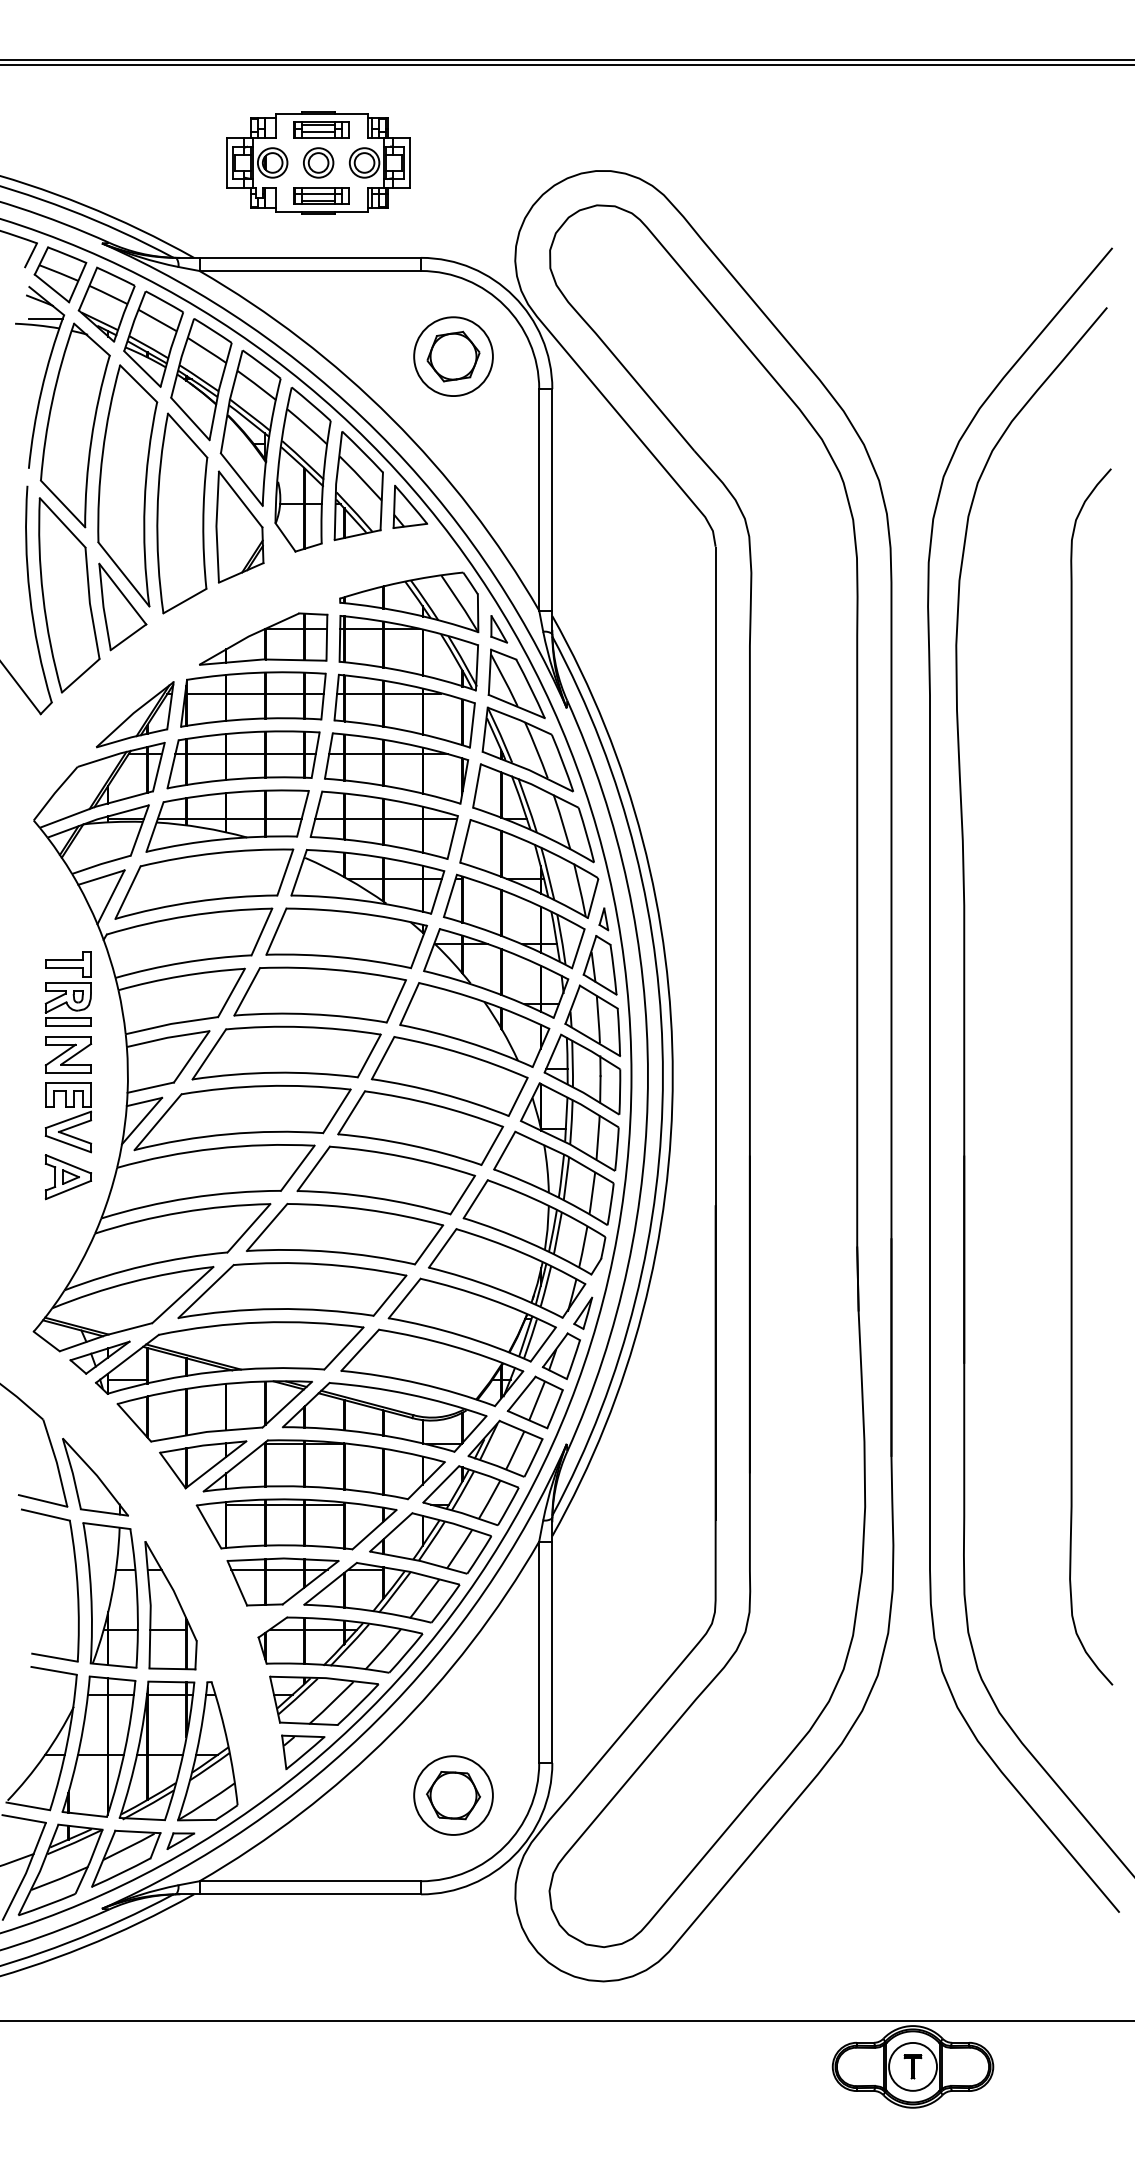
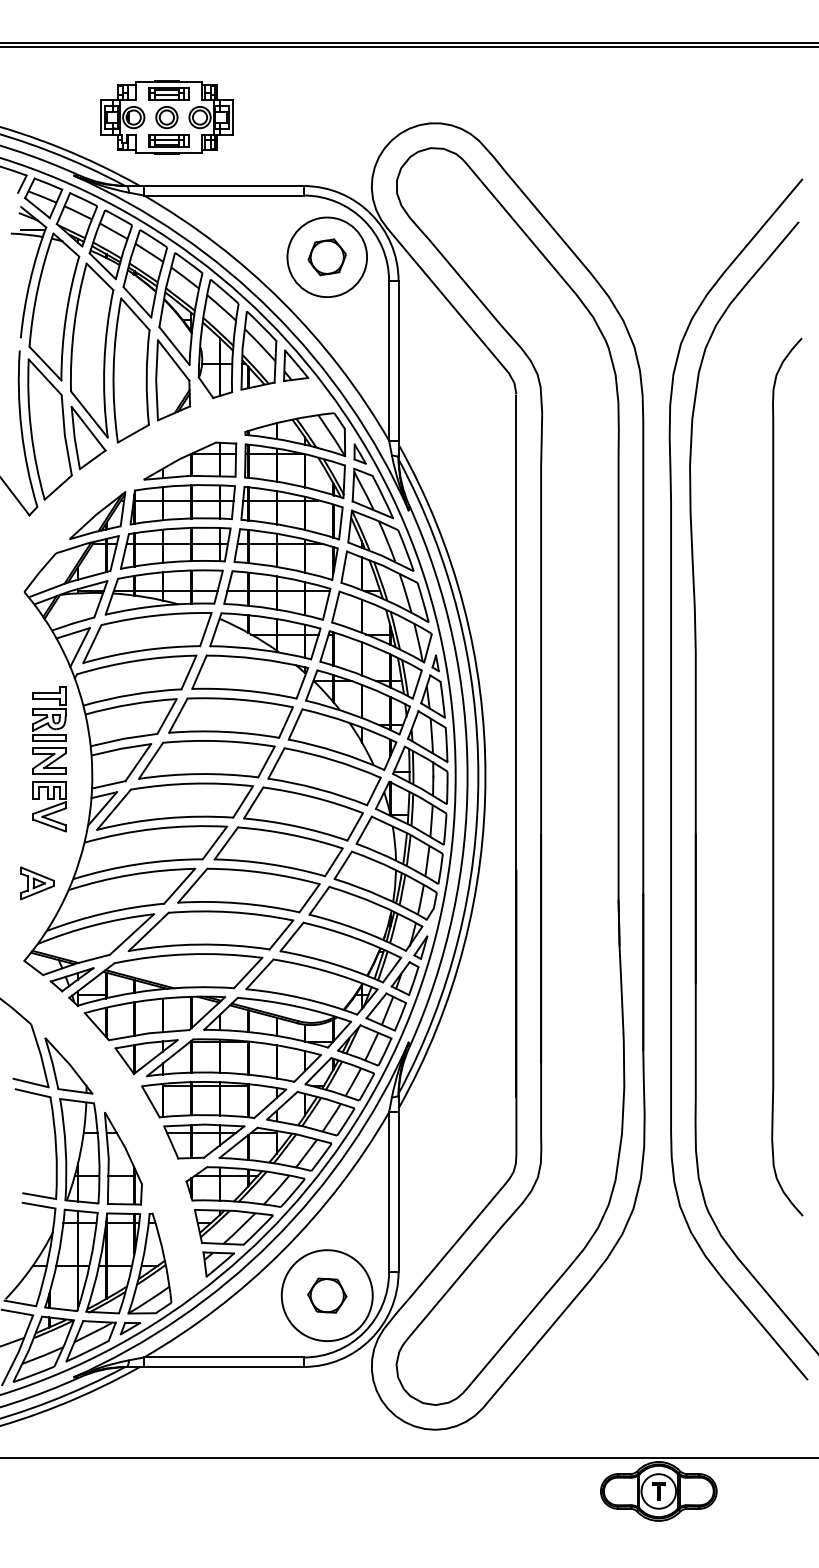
part: (318, 162) -> (166, 117), moved
circle: (452, 355) -> (326, 256), size x1.4
part: (68, 1177) -> (37, 883), moved
circle: (452, 1795) -> (326, 1295), size x1.6

